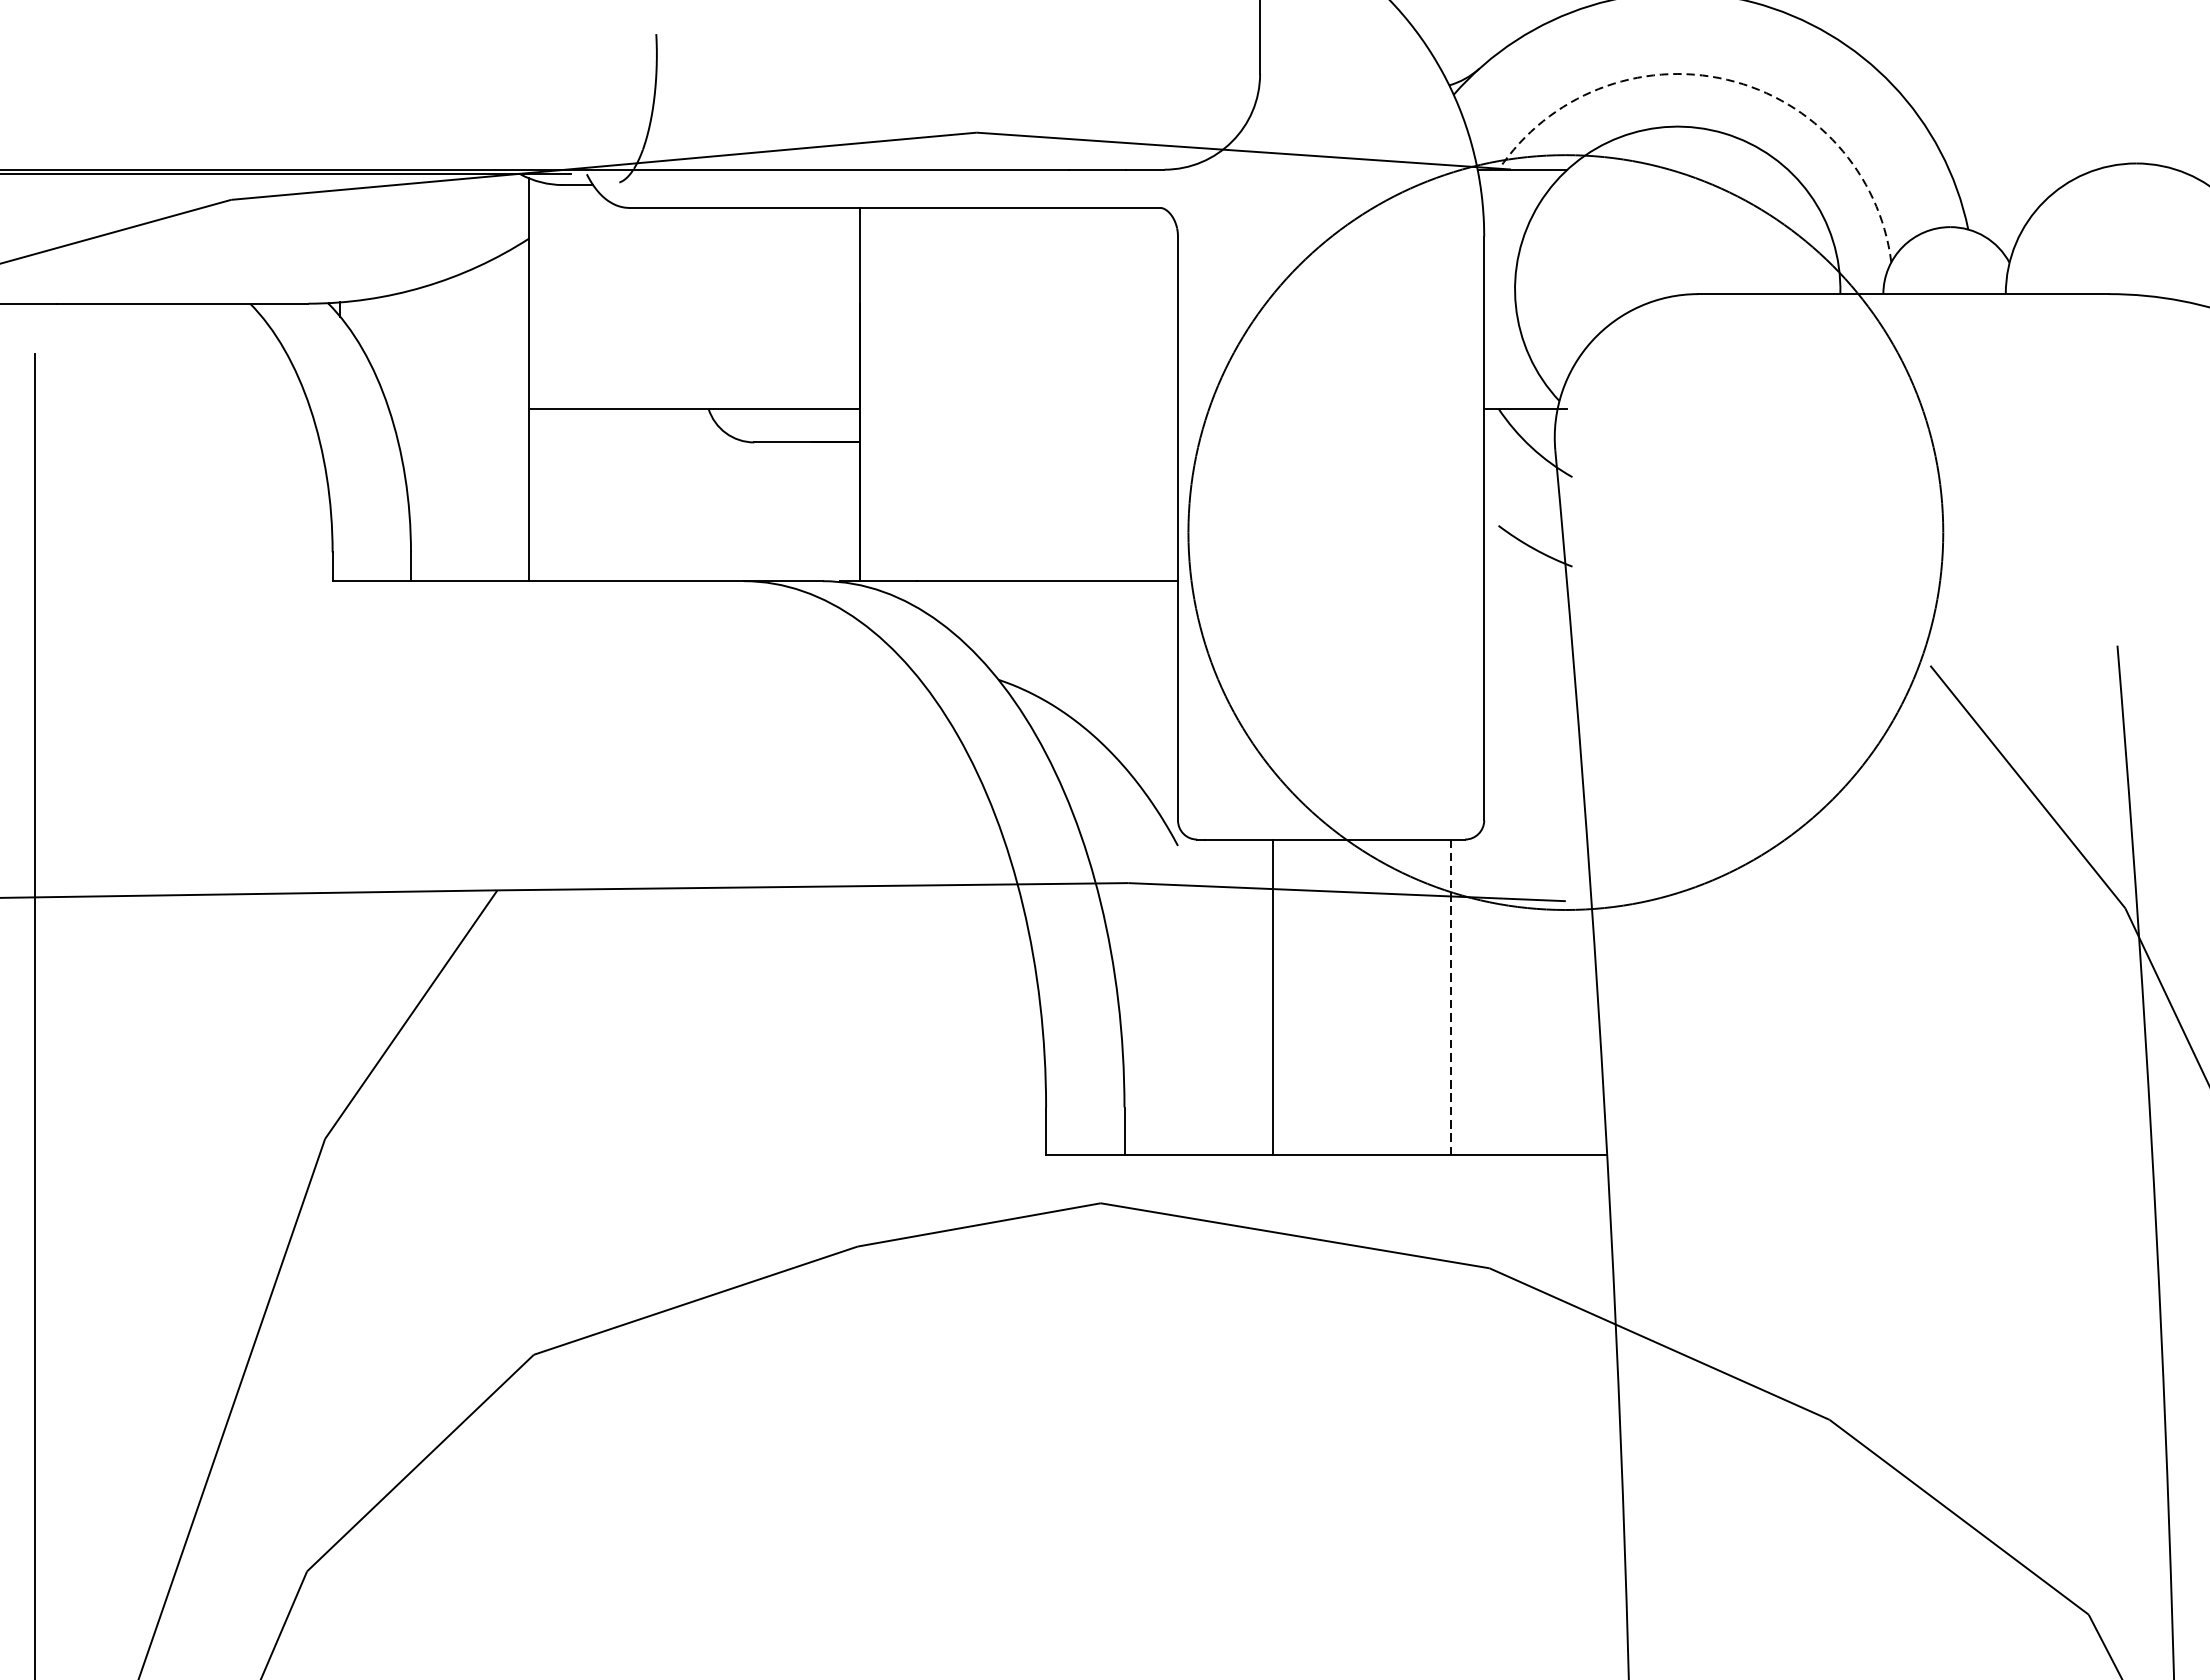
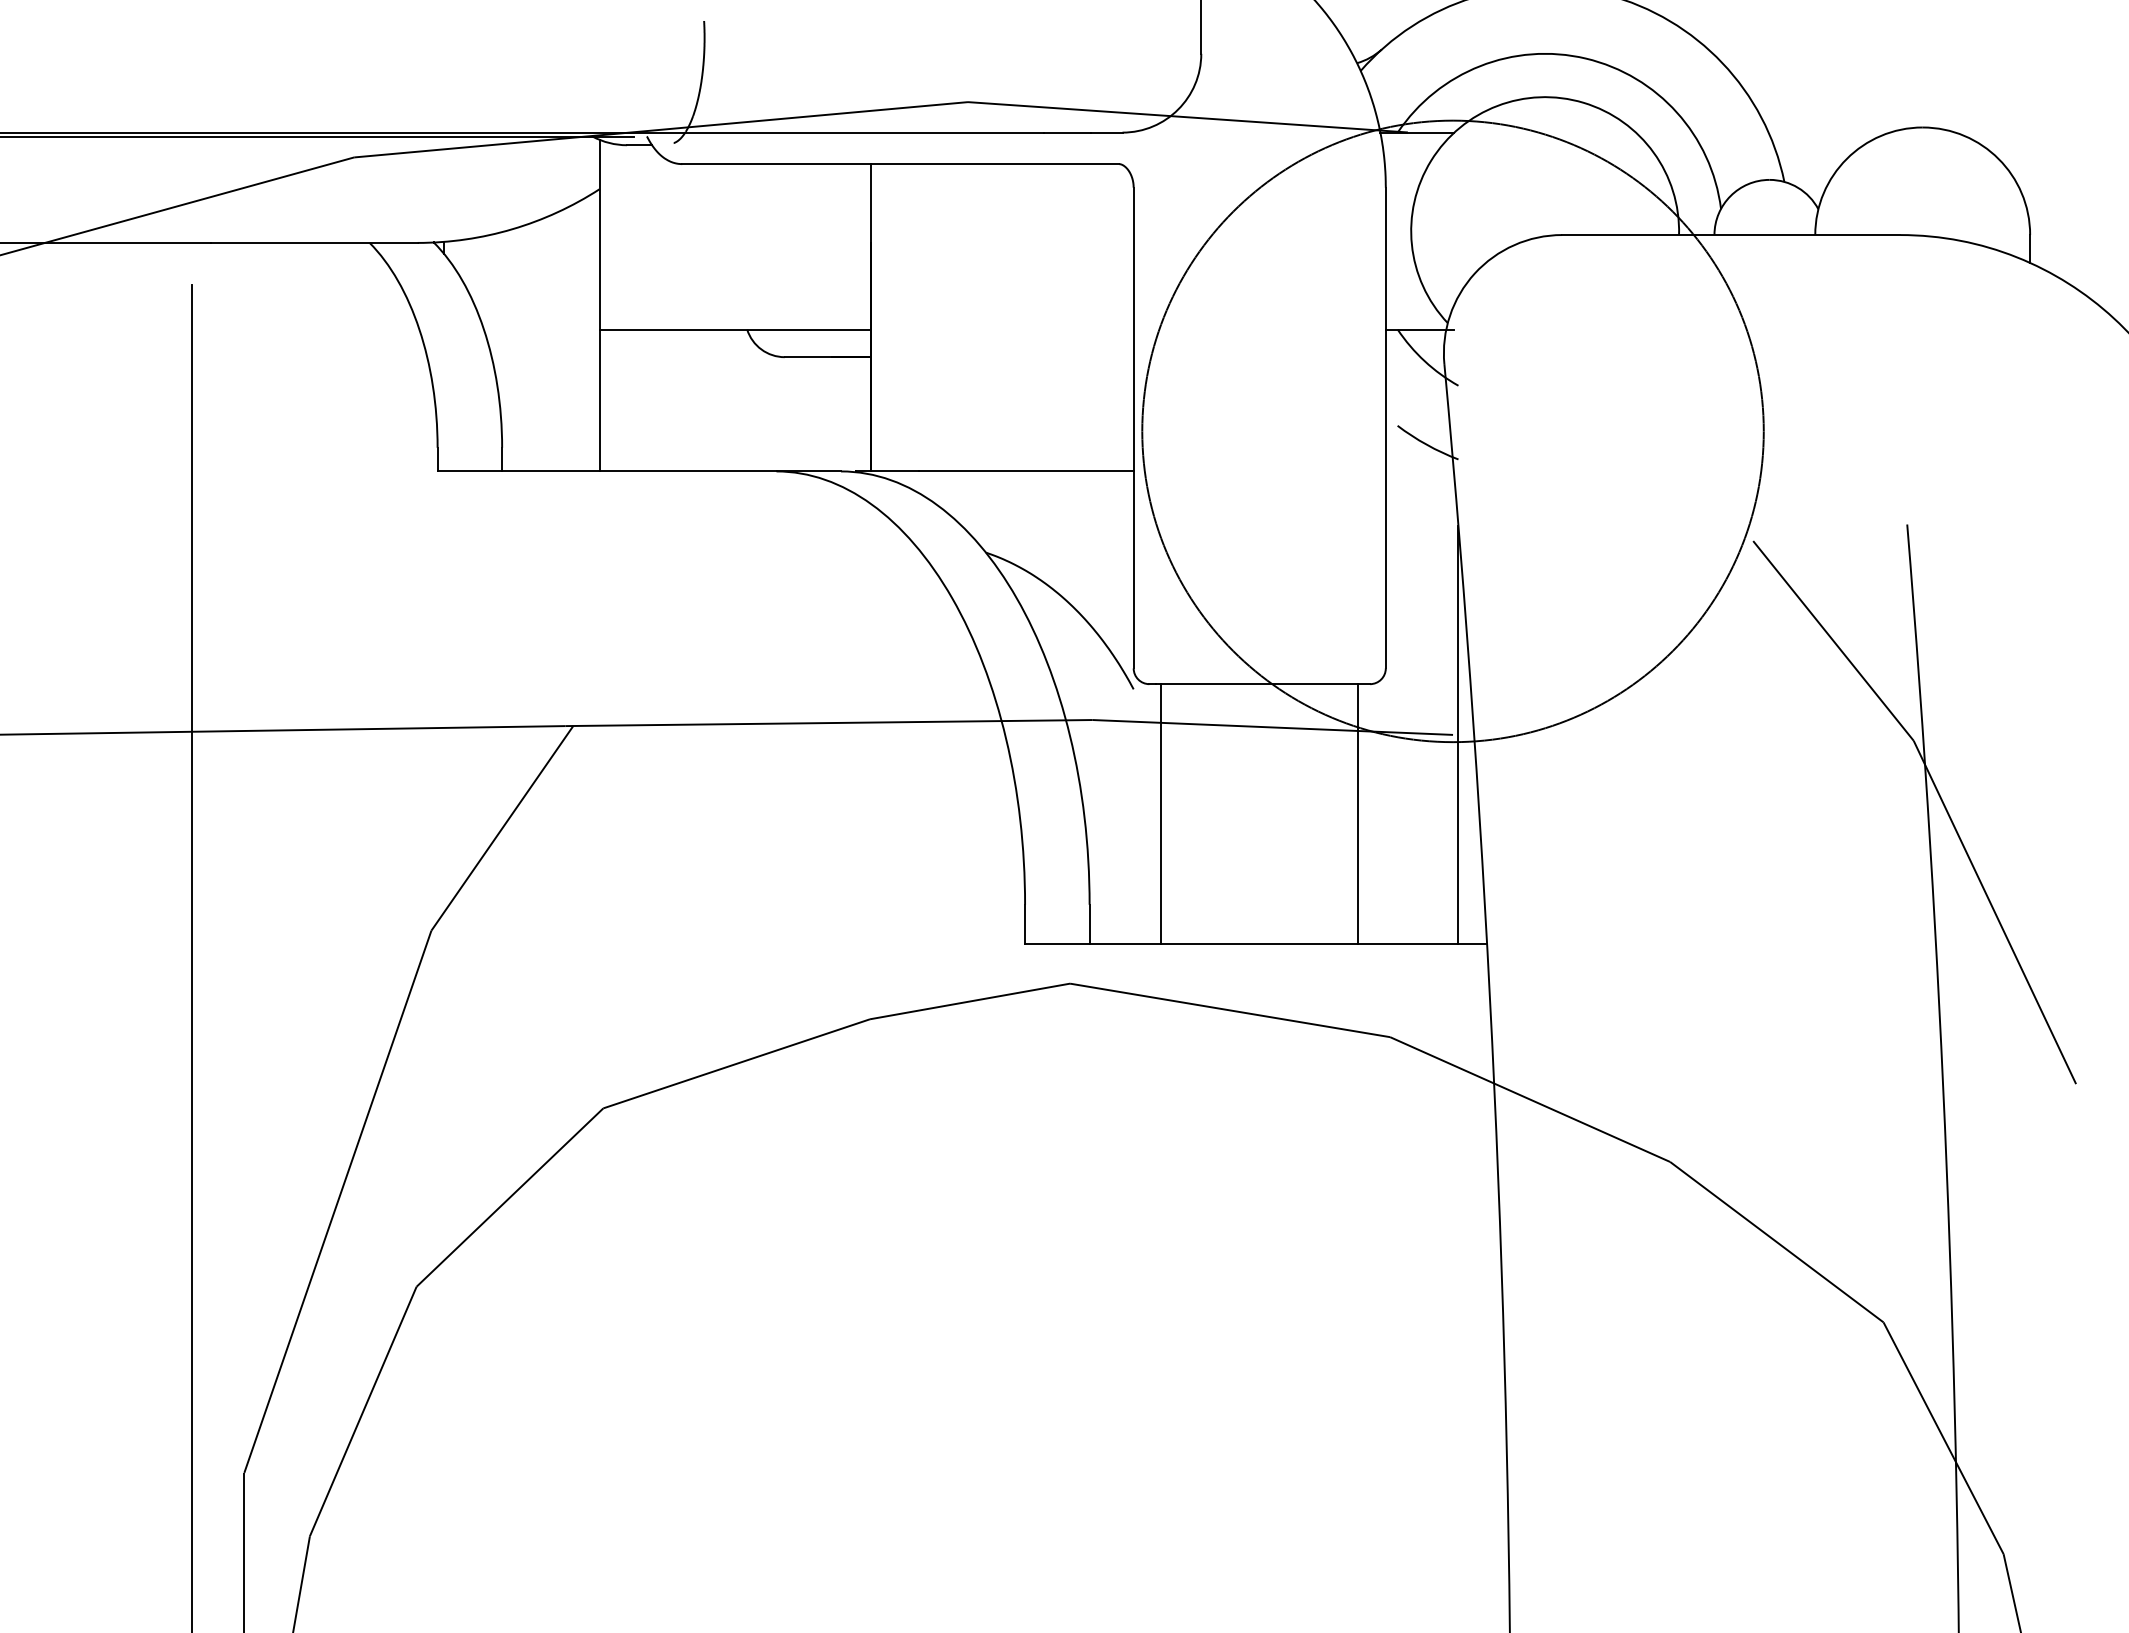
arc: (1726, 79) -> (1585, 58), dashed -> solid
line: (1572, 901) -> (1458, 735), added
line: (1273, 997) -> (1161, 814), moved
line: (1451, 997) -> (1358, 814), dashed -> solid

